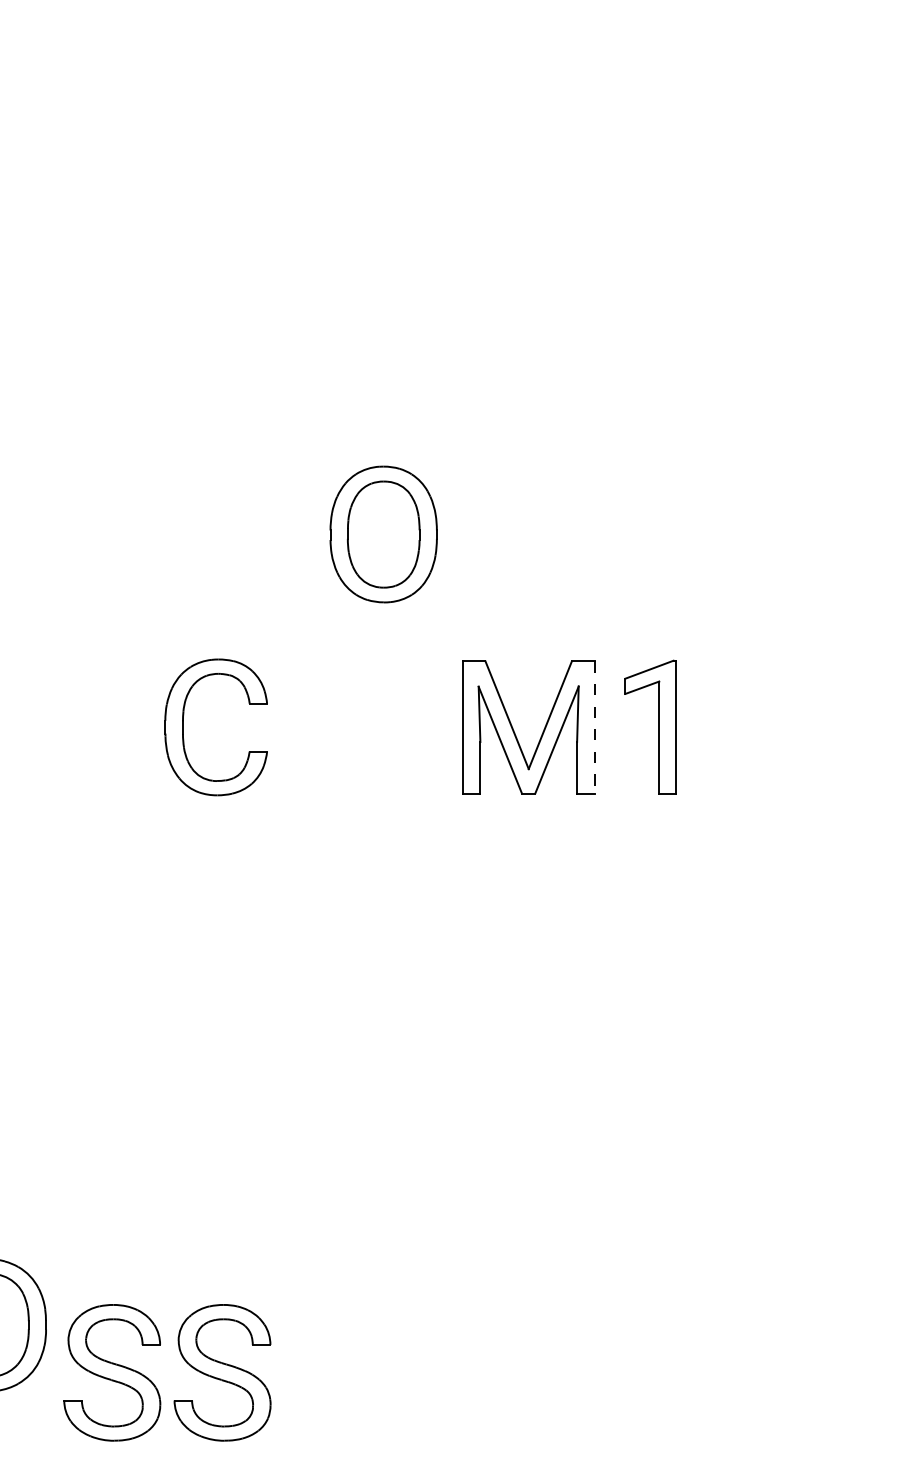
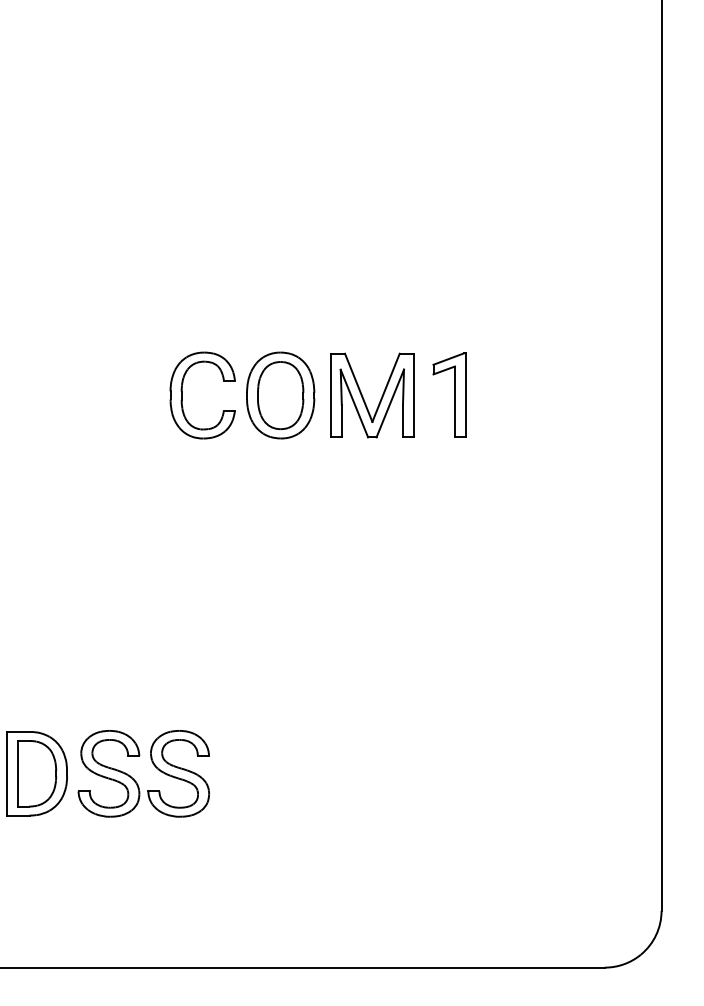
part: (383, 534) -> (280, 395), moved
part: (184, 727) -> (182, 395), moved
line: (595, 727) -> (414, 395), dashed -> solid
part: (154, 1383) -> (135, 780), moved

